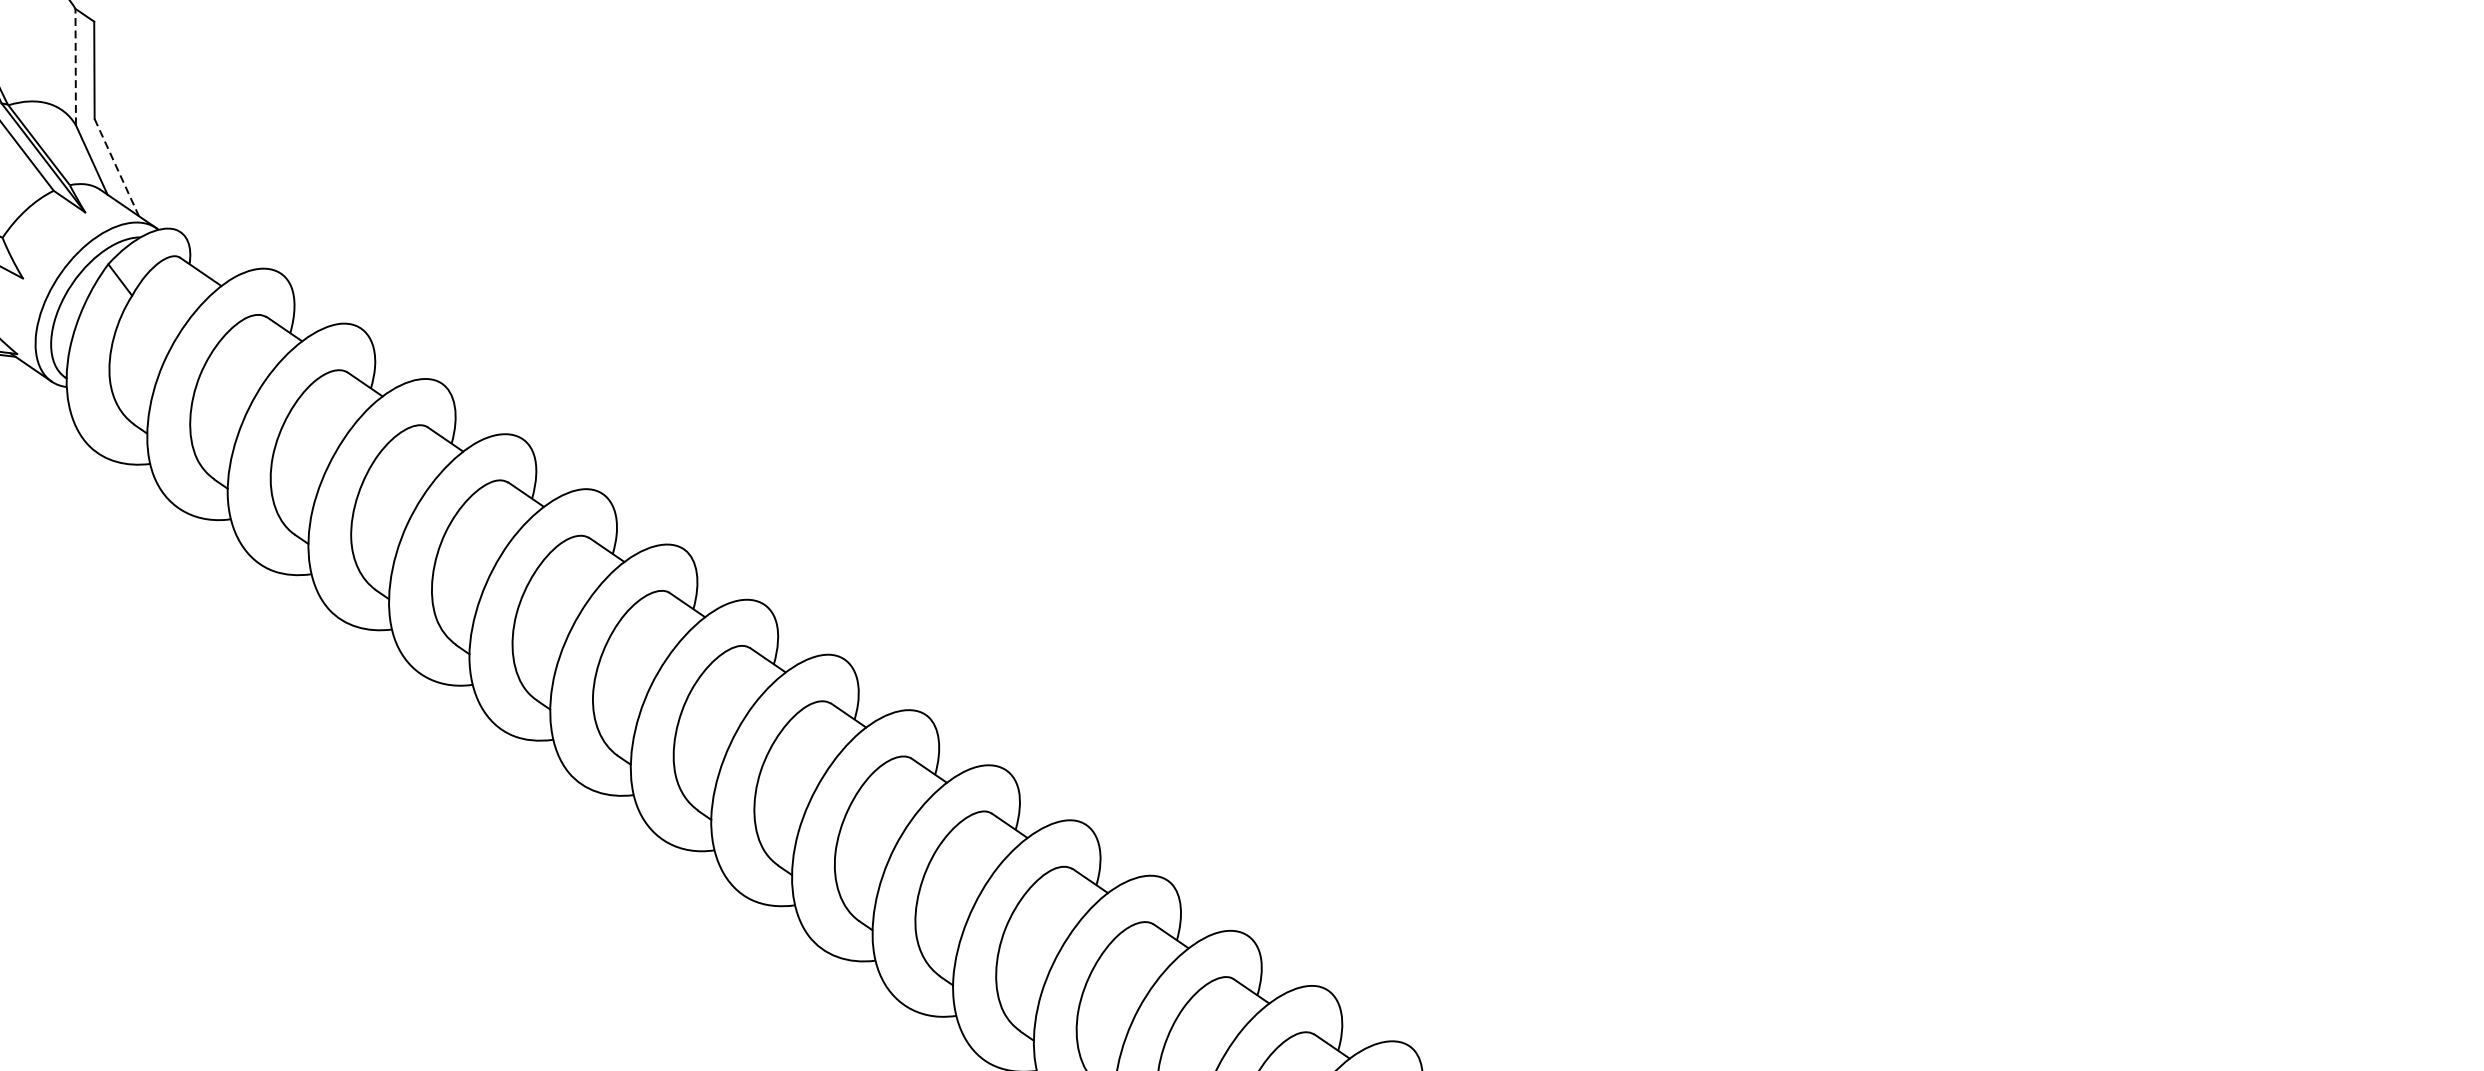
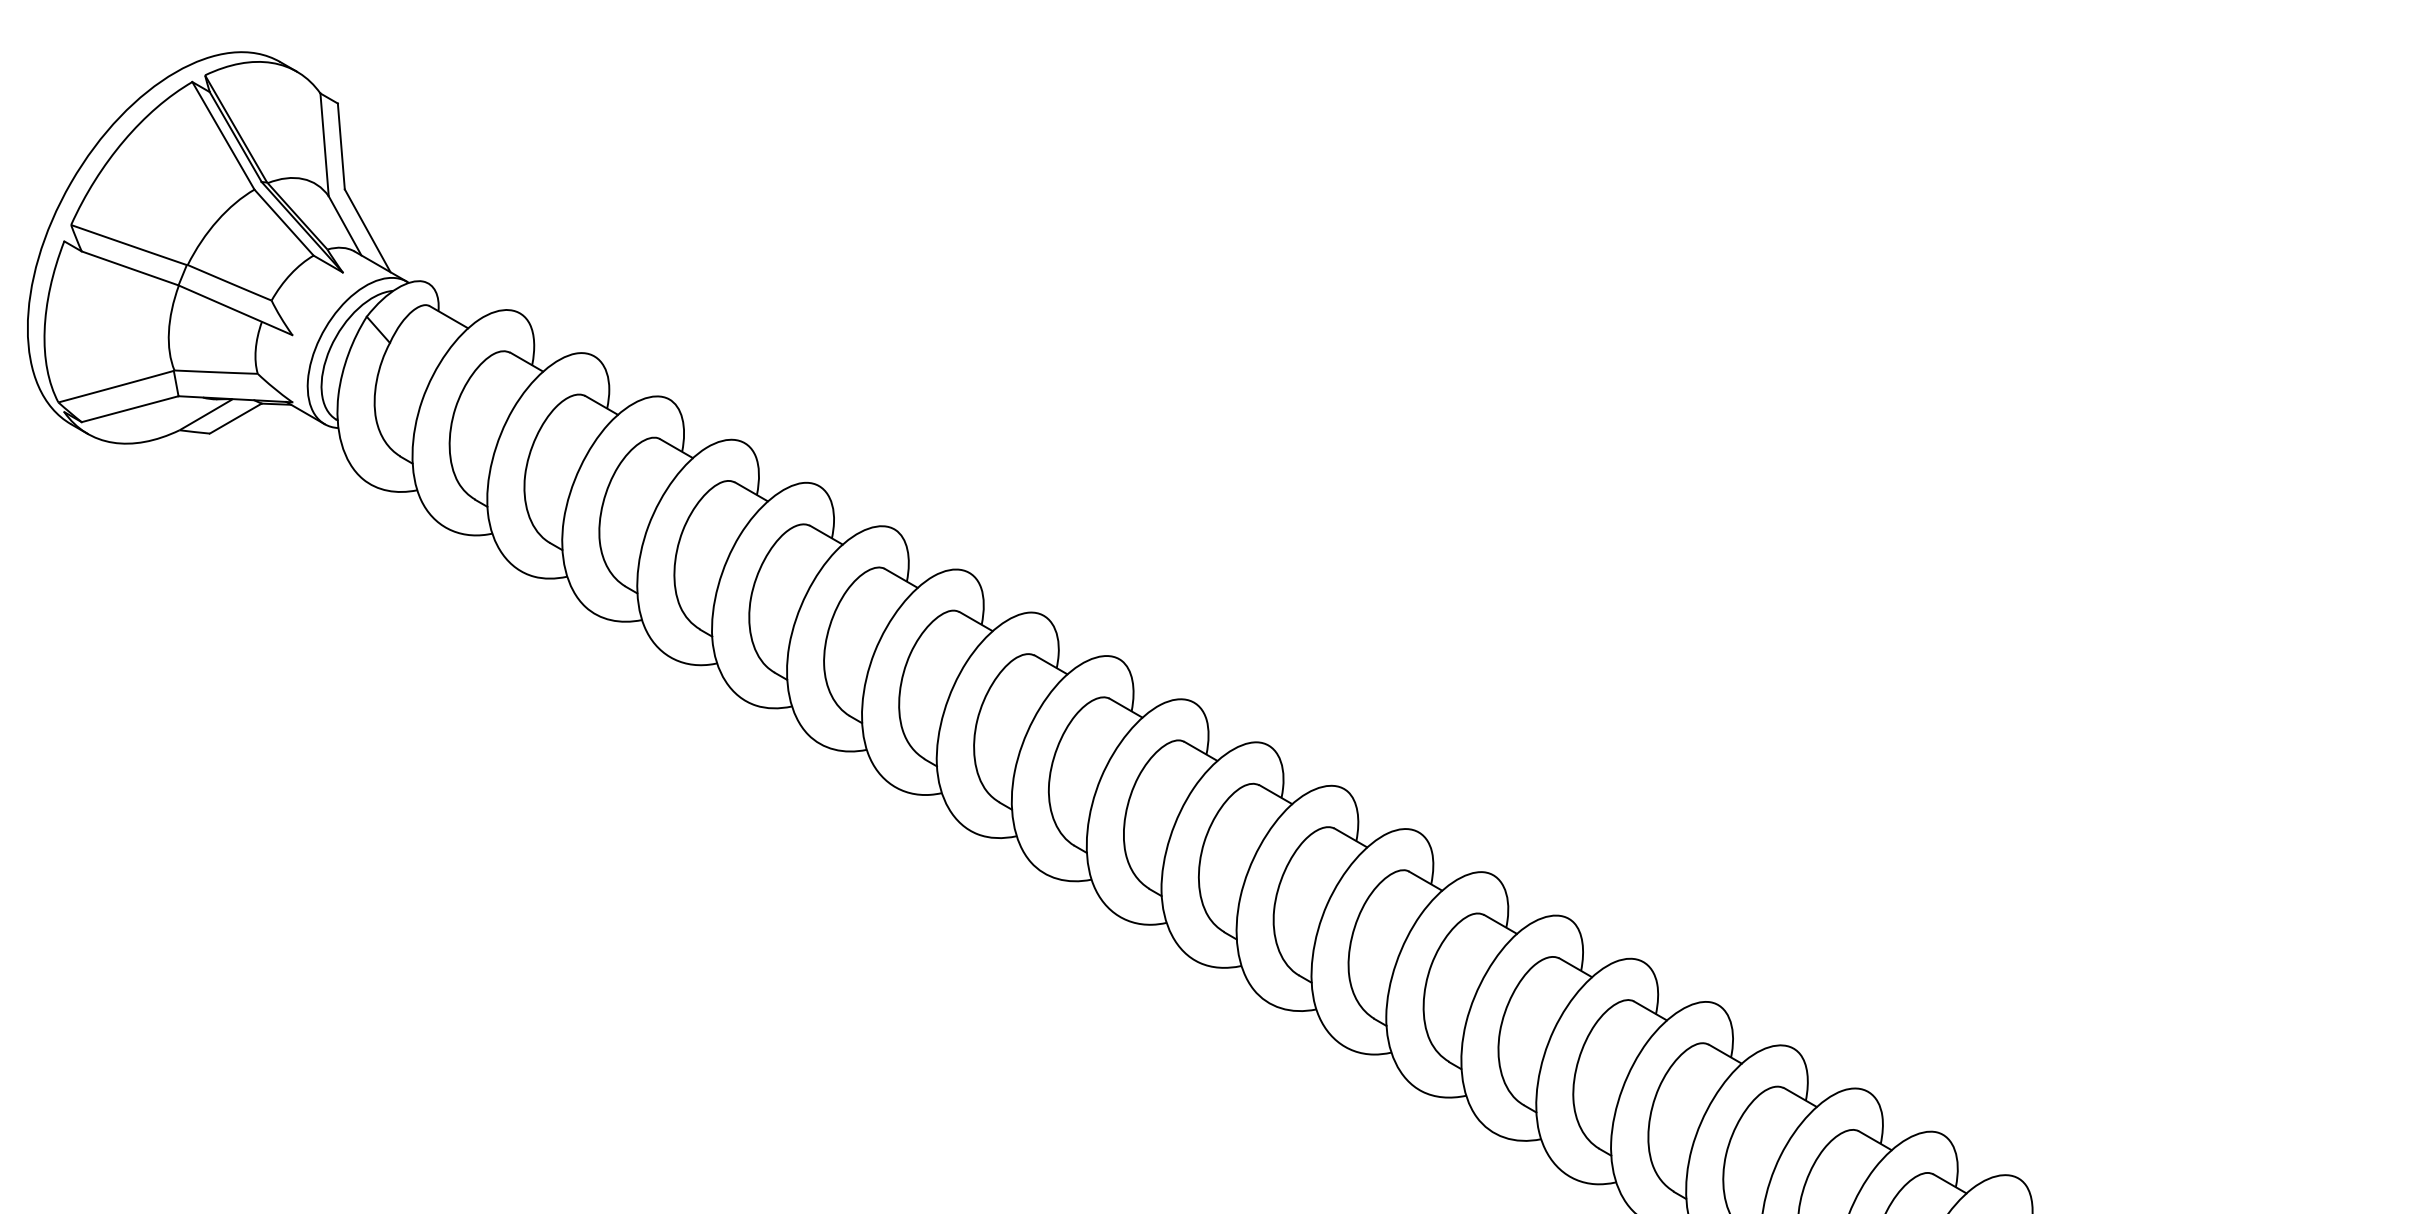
line: (75, 66) -> (324, 144), dashed -> solid
line: (116, 168) -> (367, 231), dashed -> solid

